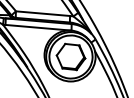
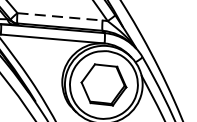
line: (43, 13) -> (60, 16), solid -> dashed

